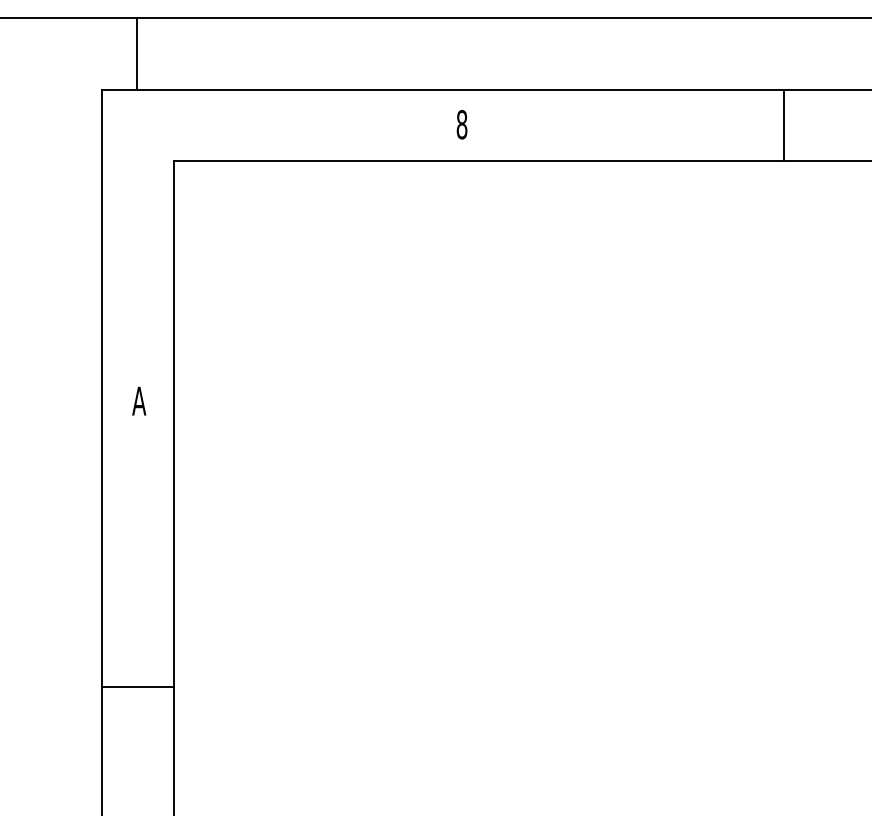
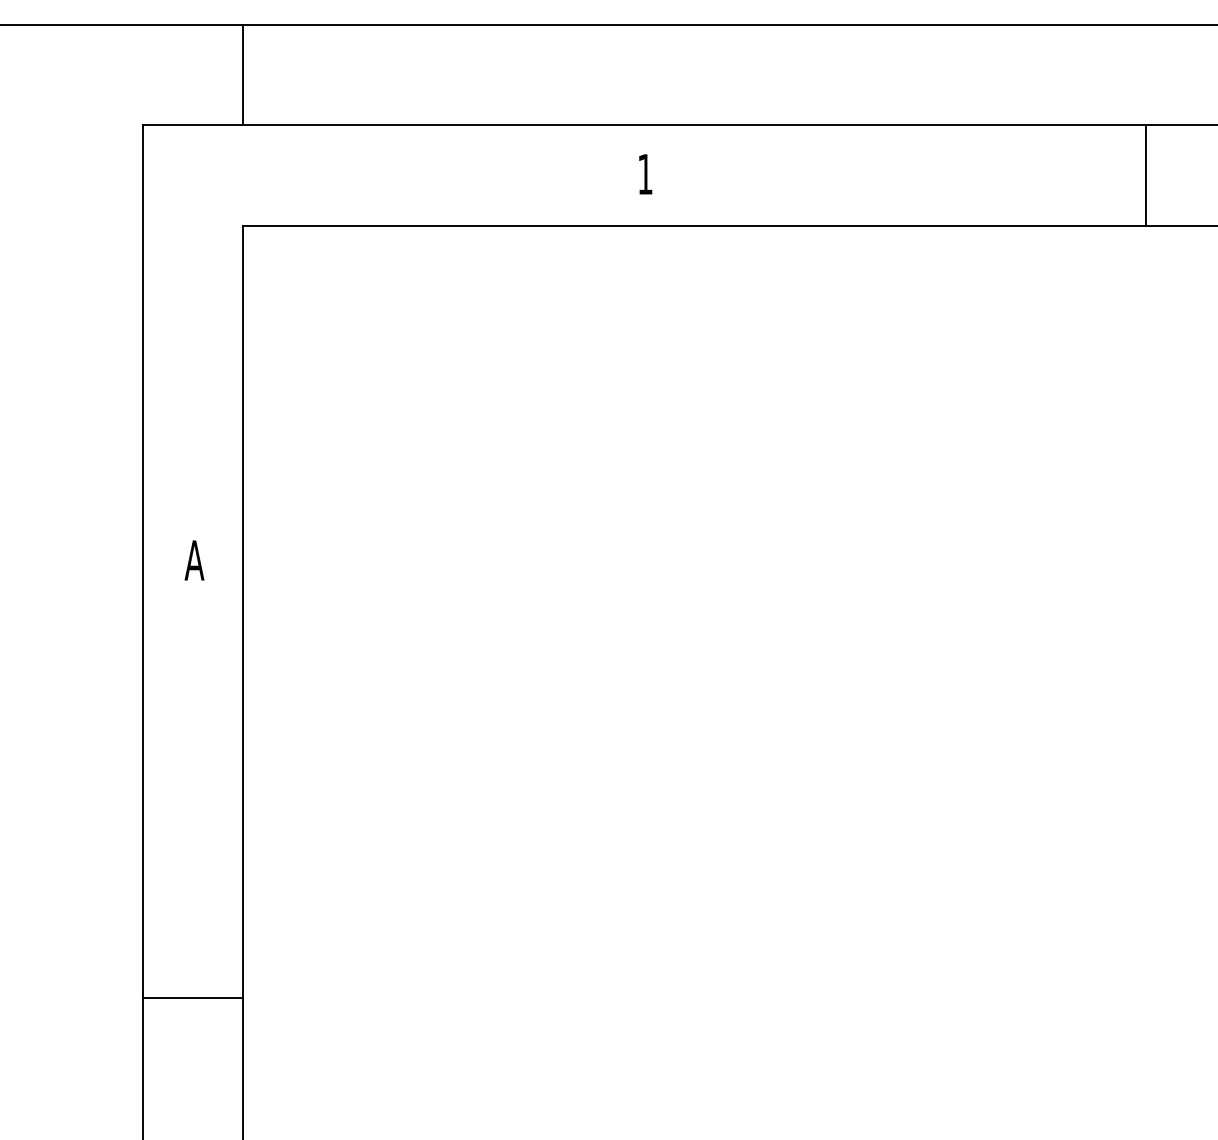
line: (137, 53) -> (243, 75), moved
text: (462, 124) -> (645, 174), 8 -> 1
line: (783, 125) -> (1145, 175), moved
line: (138, 686) -> (193, 997), moved

